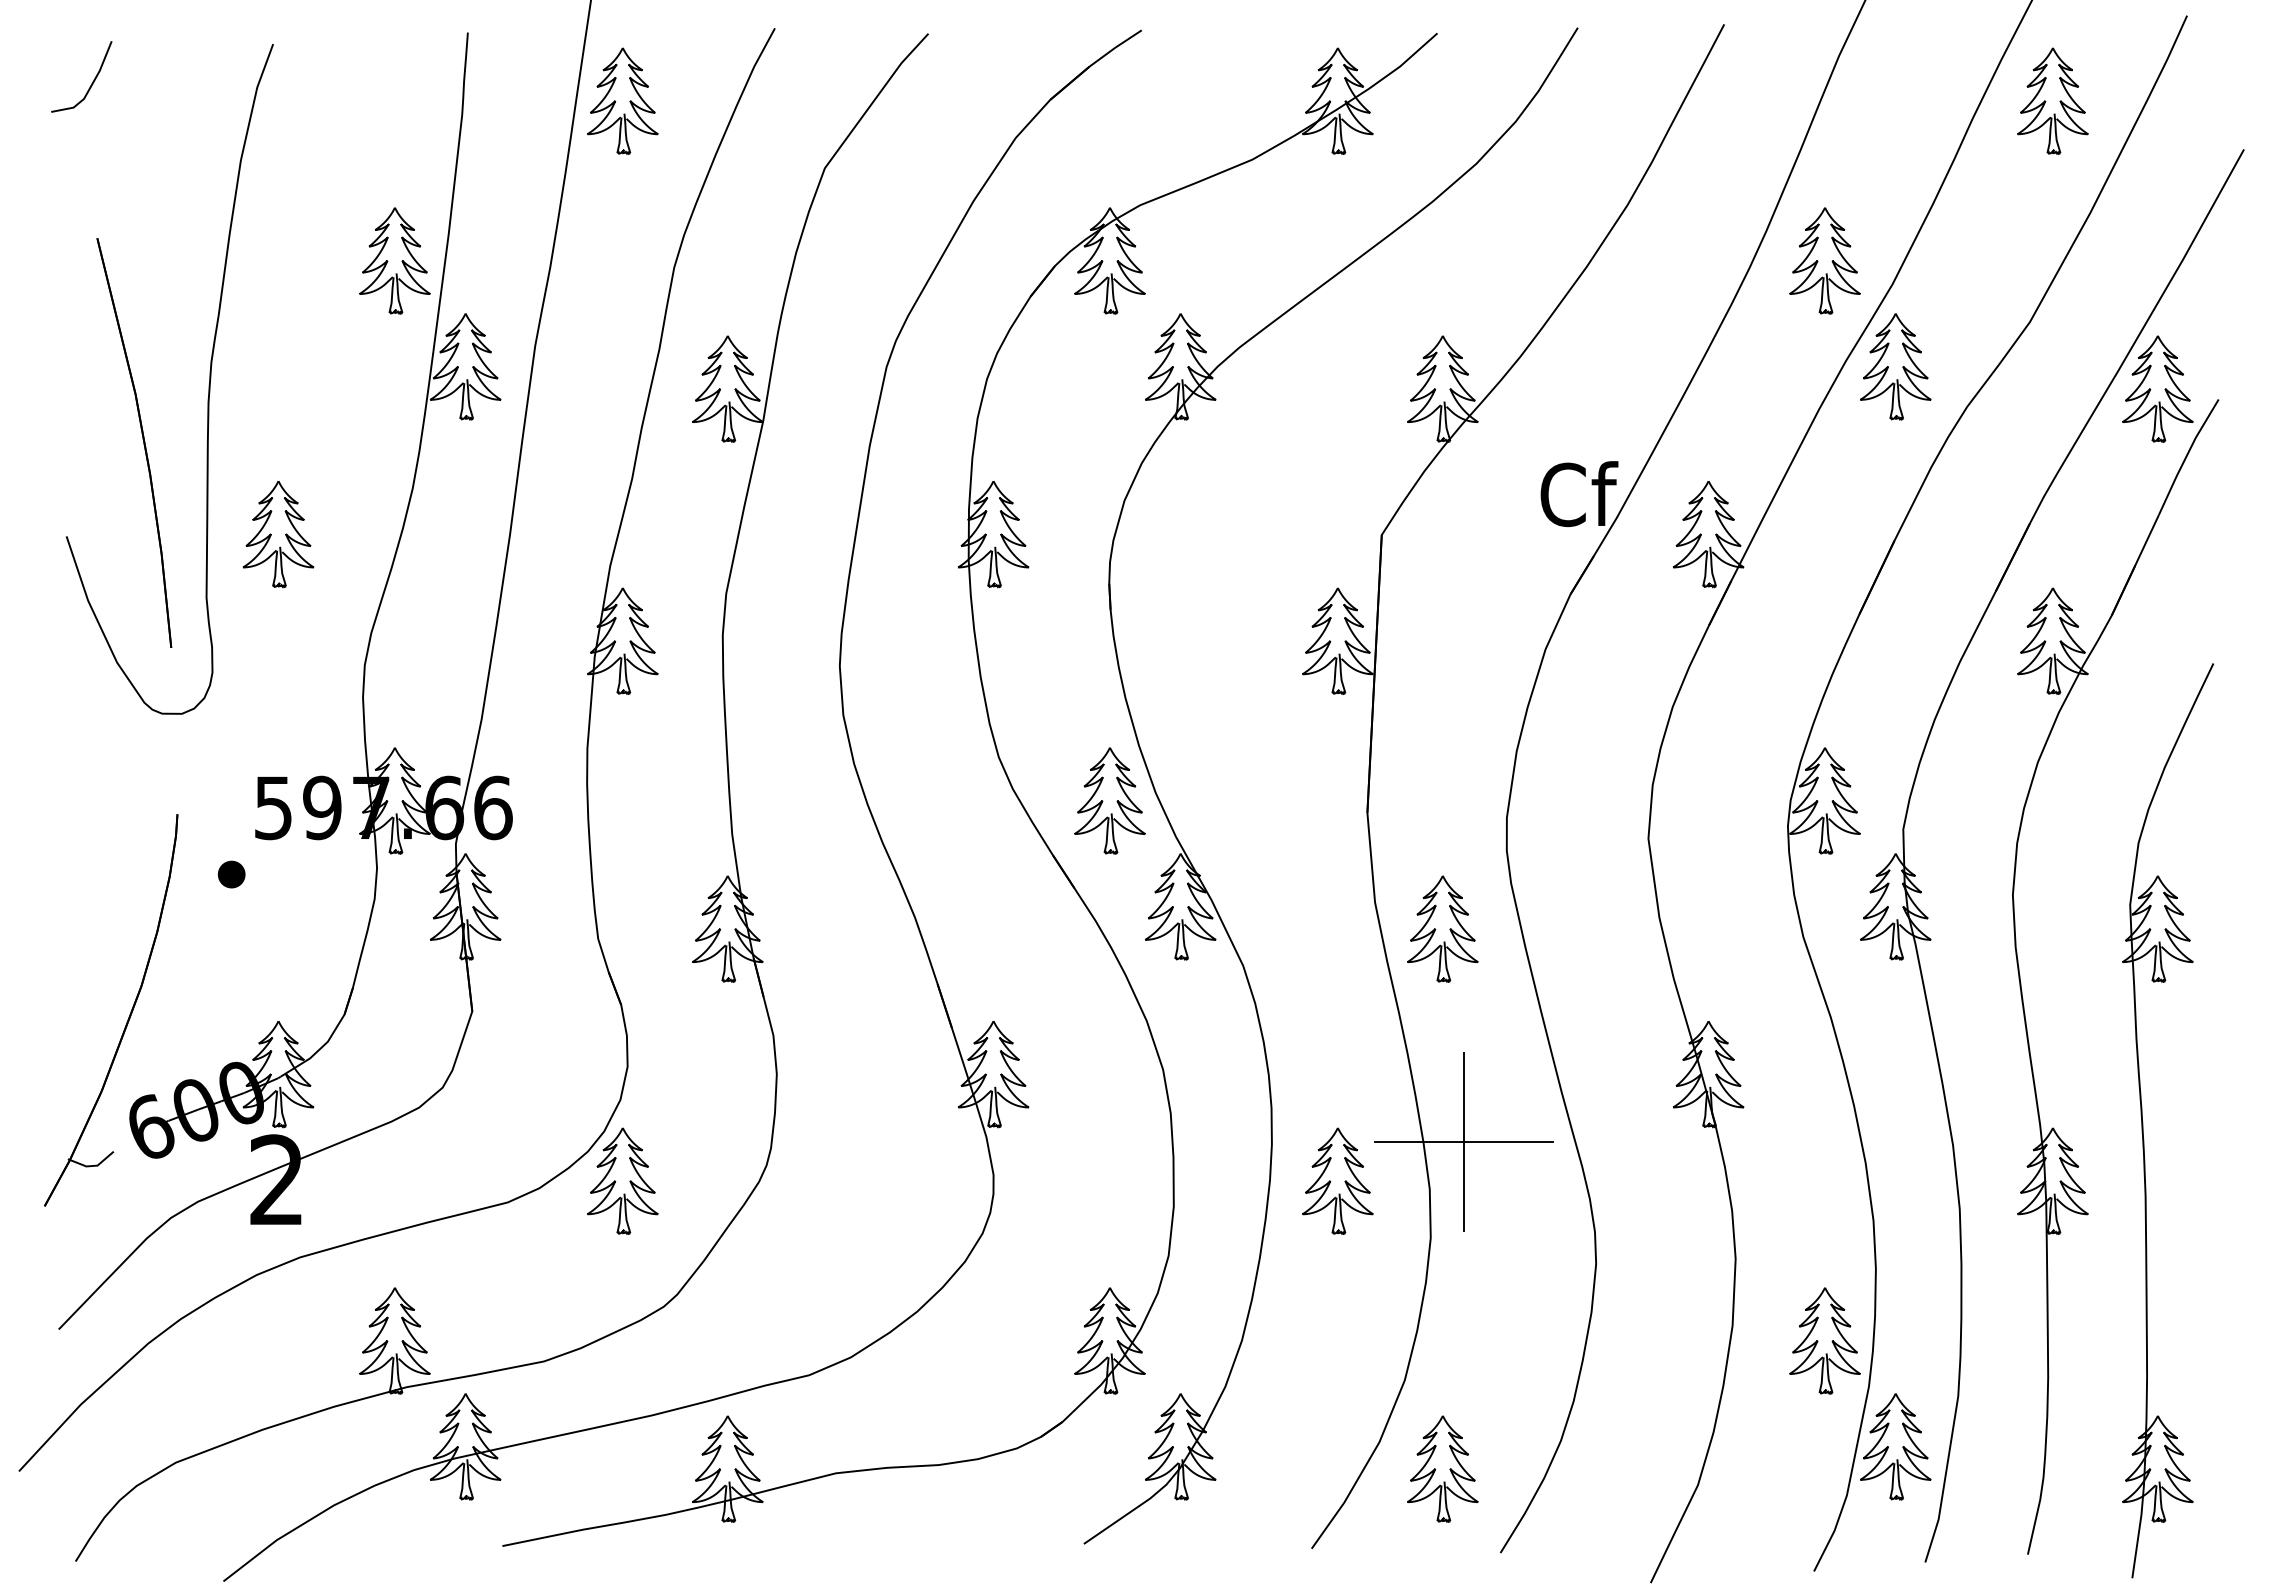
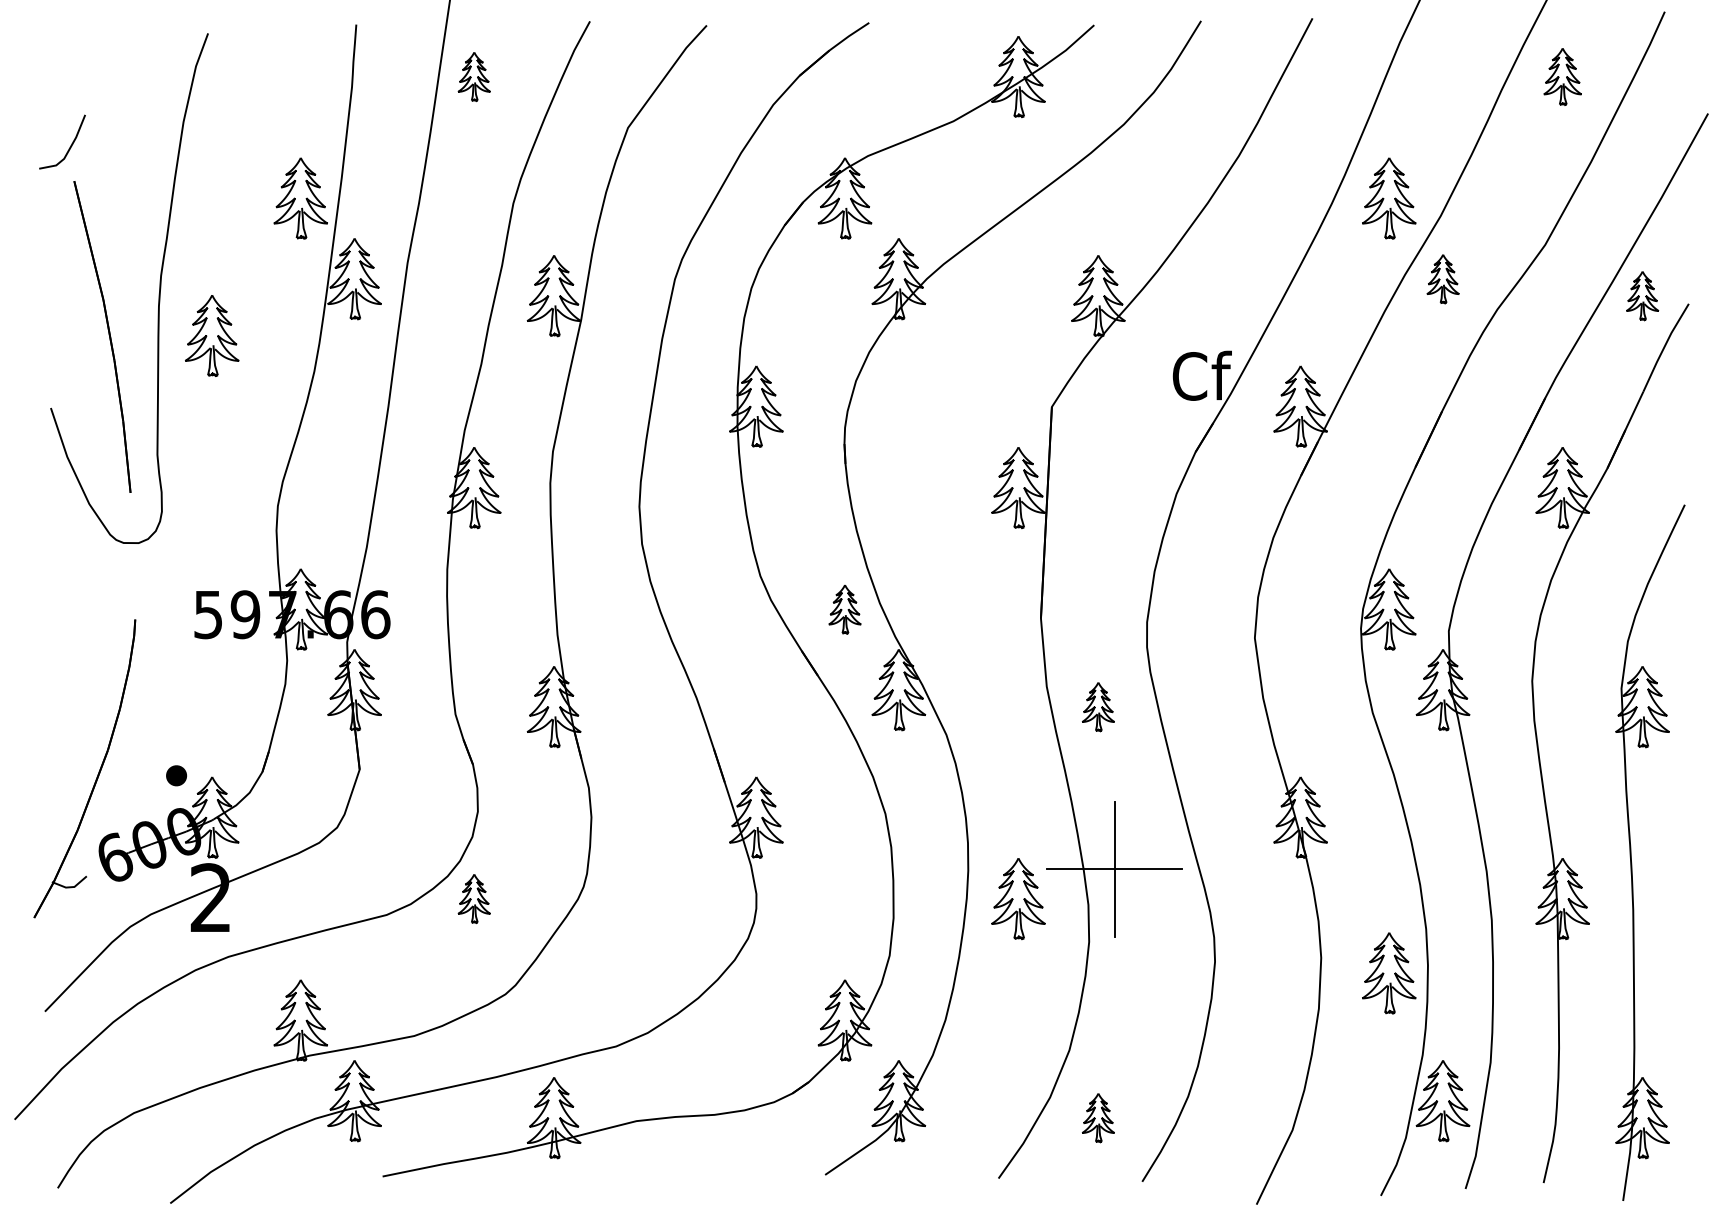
line: (92, 81) -> (70, 145), moved
part: (622, 100) -> (474, 76), size x0.6
part: (2052, 100) -> (1562, 76), size x0.7
part: (1895, 366) -> (1442, 278), size x0.6
part: (2157, 388) -> (1642, 295), size x0.6
part: (278, 534) -> (212, 335), moved
part: (1109, 800) -> (844, 609), size x0.6
part: (231, 874) -> (176, 775), moved
part: (1442, 928) -> (1098, 706), size x0.6
part: (622, 1180) -> (474, 898), size x0.6
part: (1824, 1340) -> (1388, 972), moved
part: (1442, 1468) -> (1098, 1117), size x0.6

